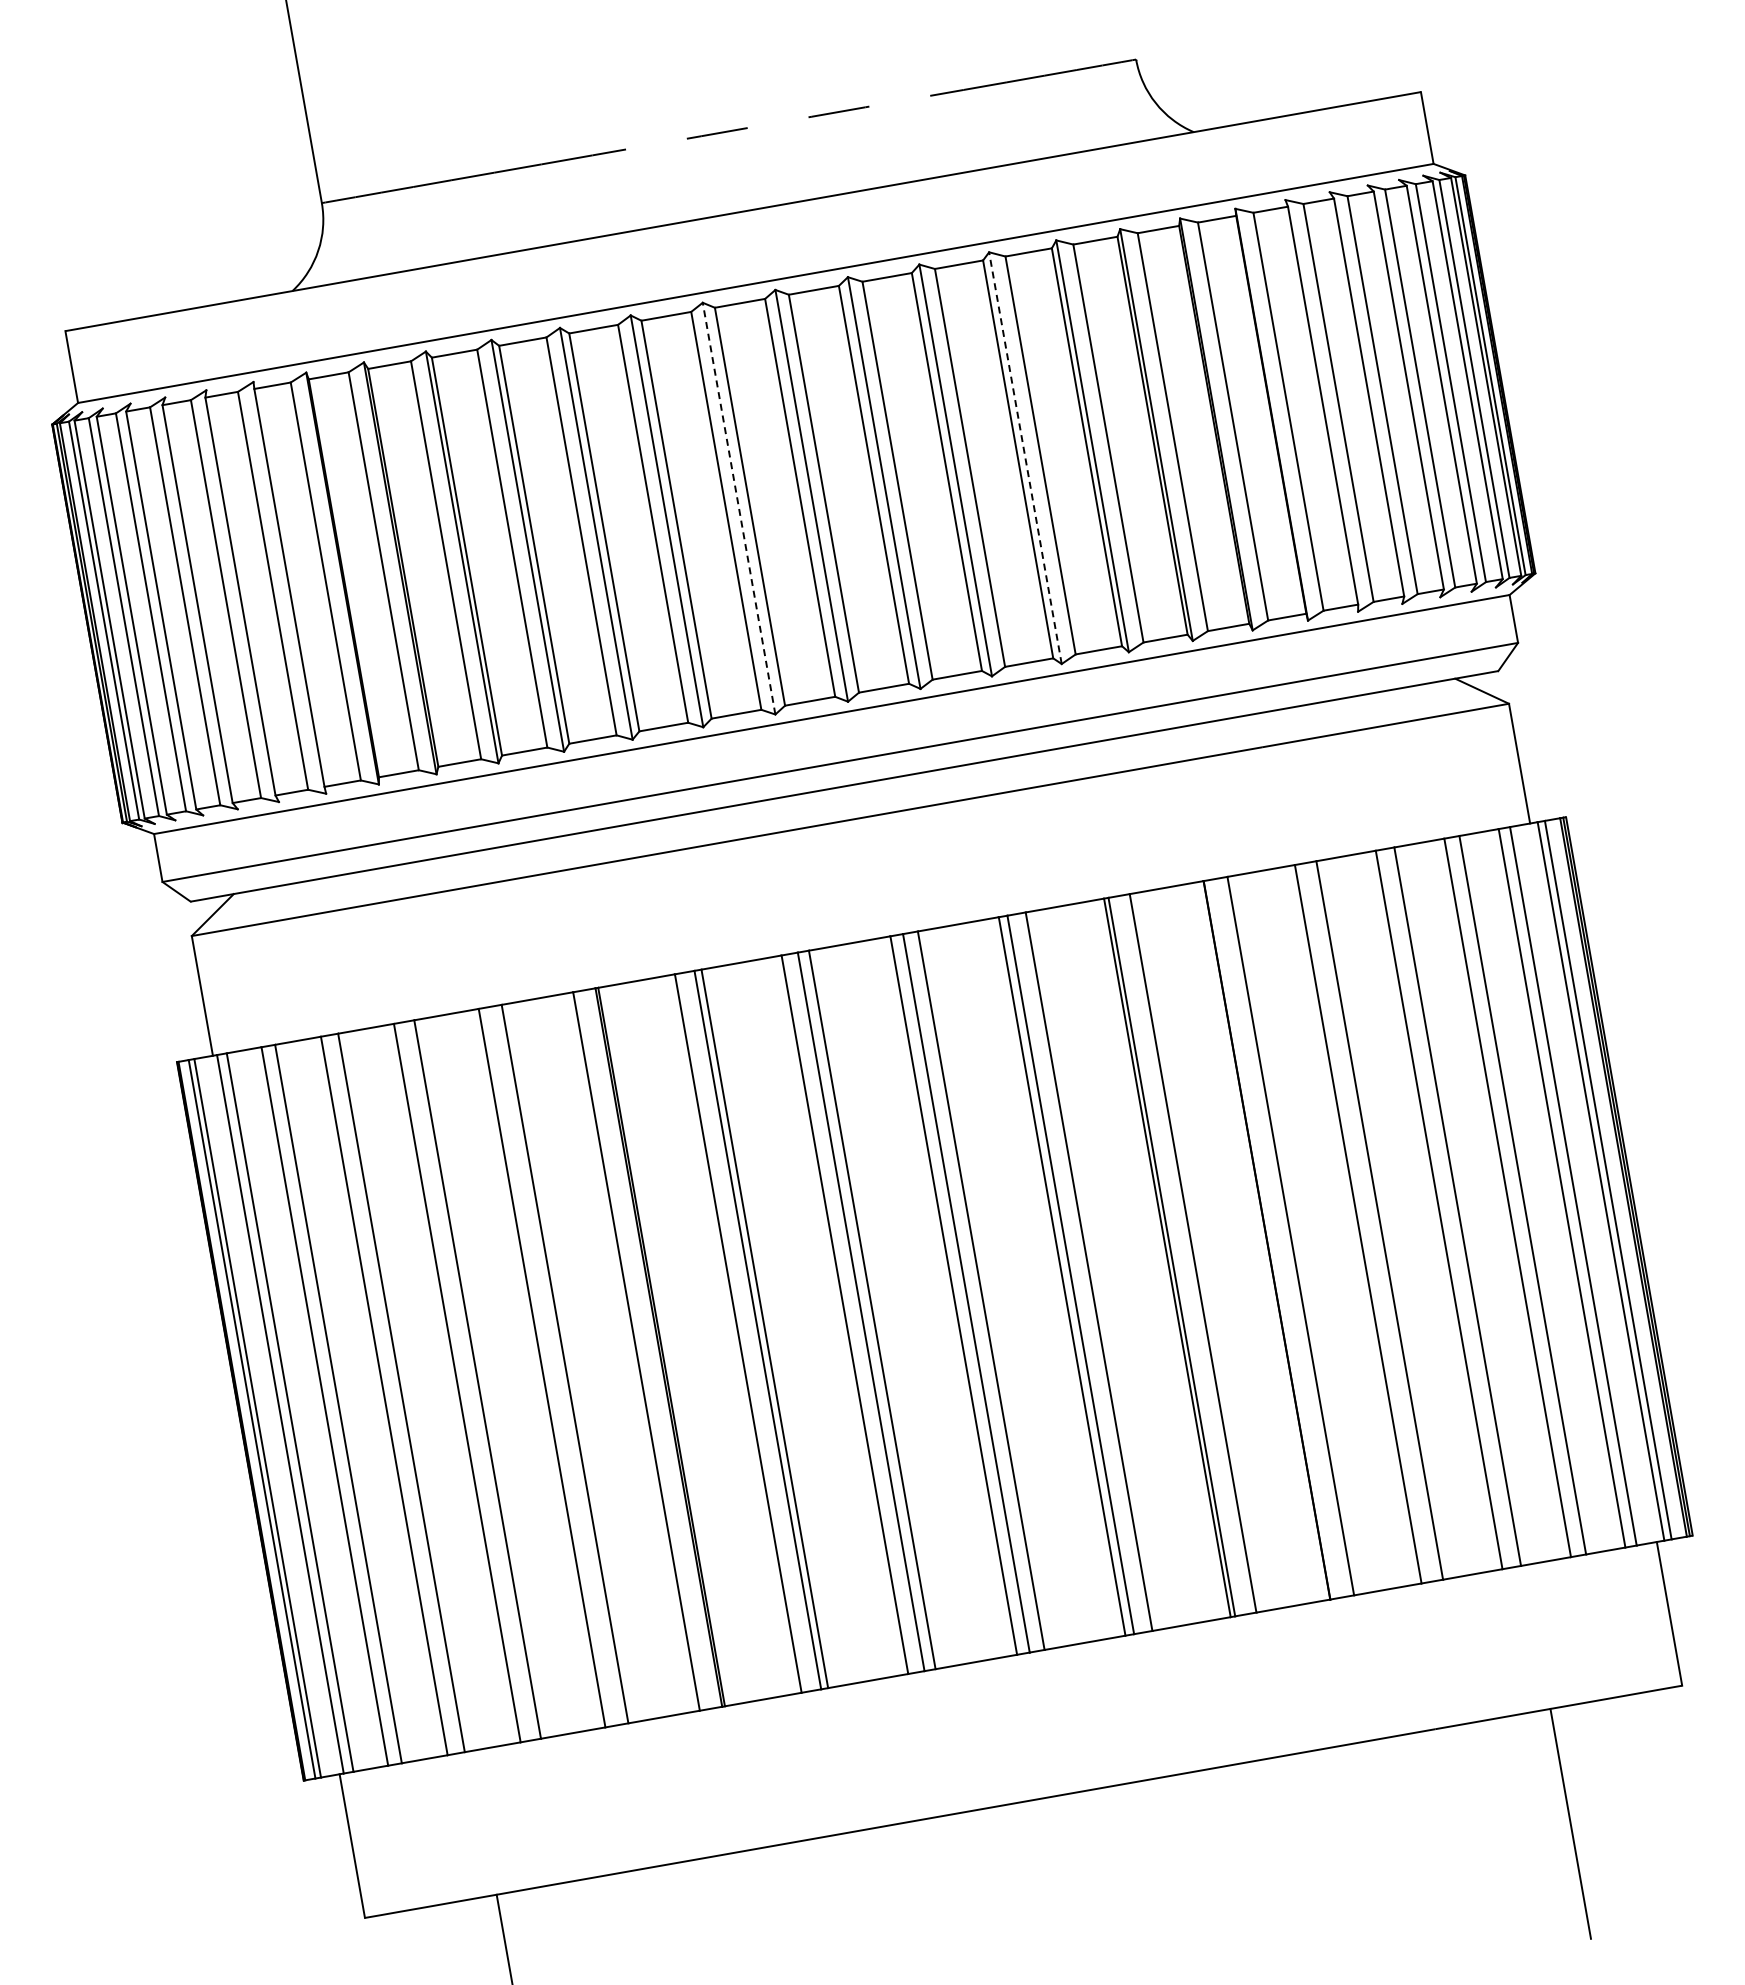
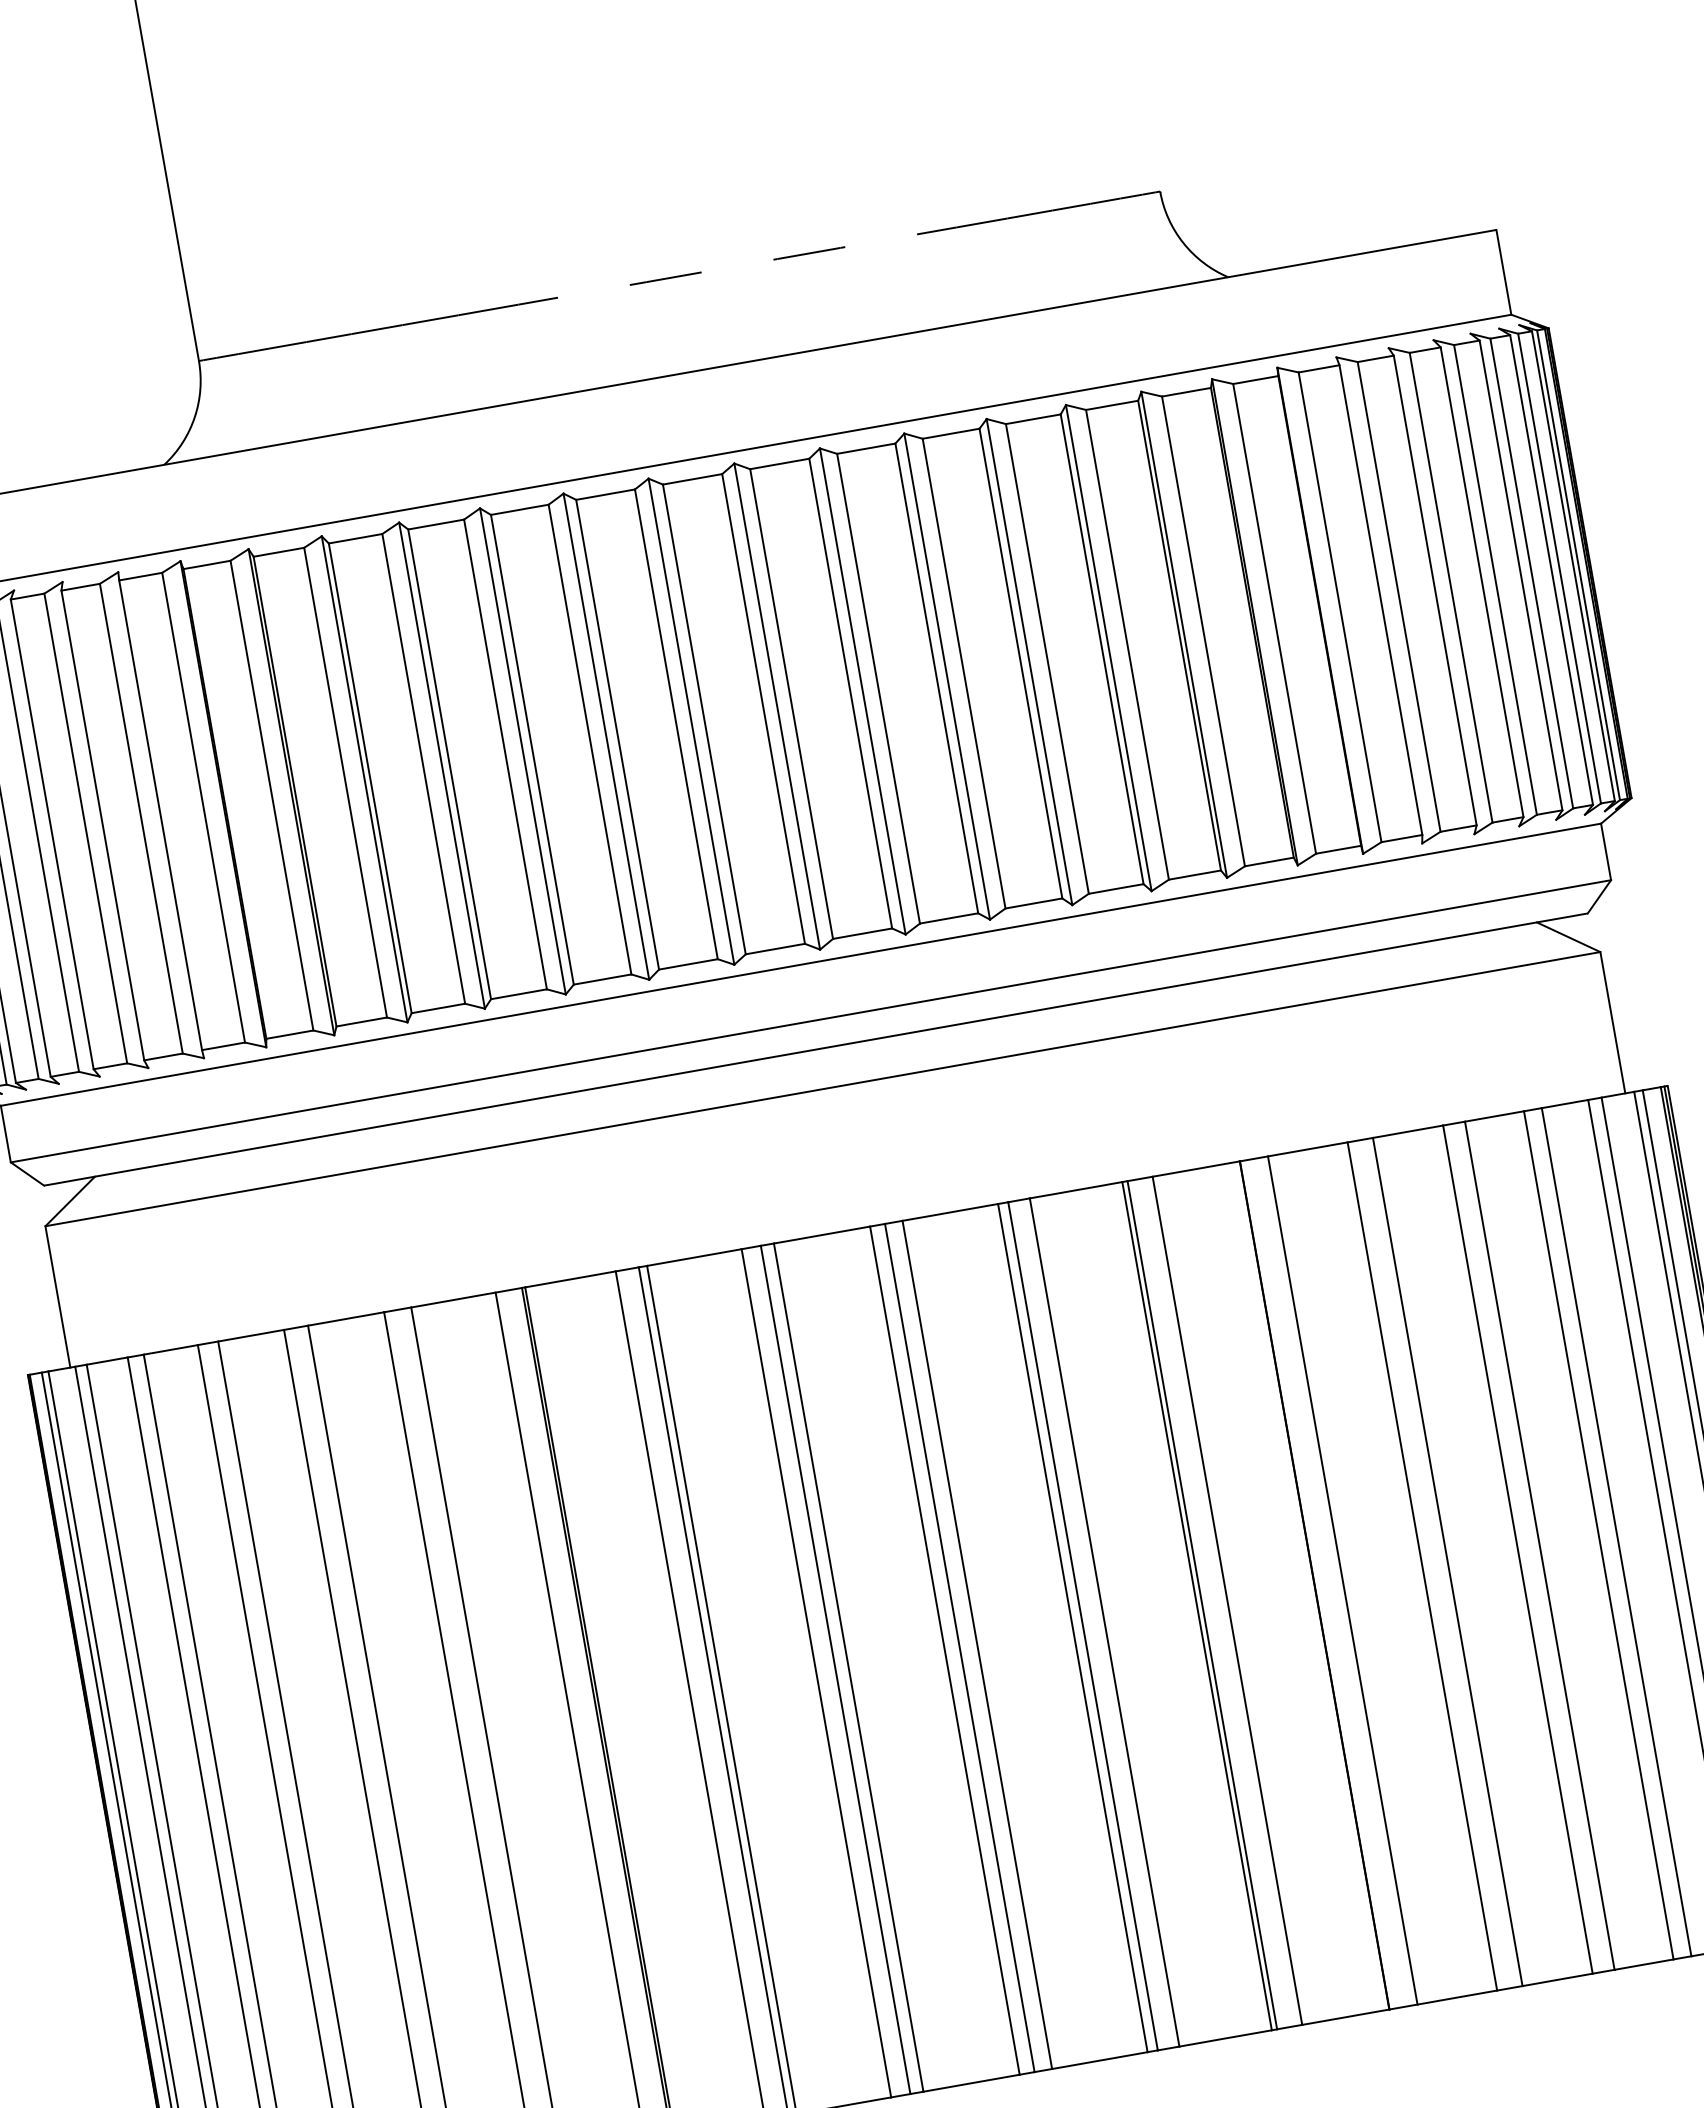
line: (1025, 457) -> (1029, 661), dashed -> solid
line: (738, 508) -> (690, 721), dashed -> solid

